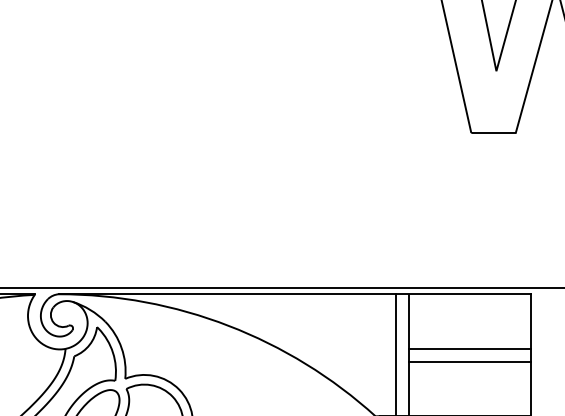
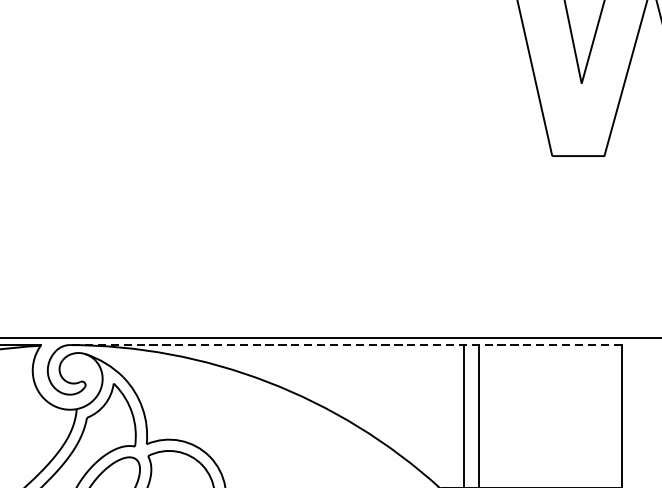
line: (294, 294) -> (345, 345), solid -> dashed
line: (469, 348) -> (550, 408), removed
line: (469, 361) -> (550, 423), removed

